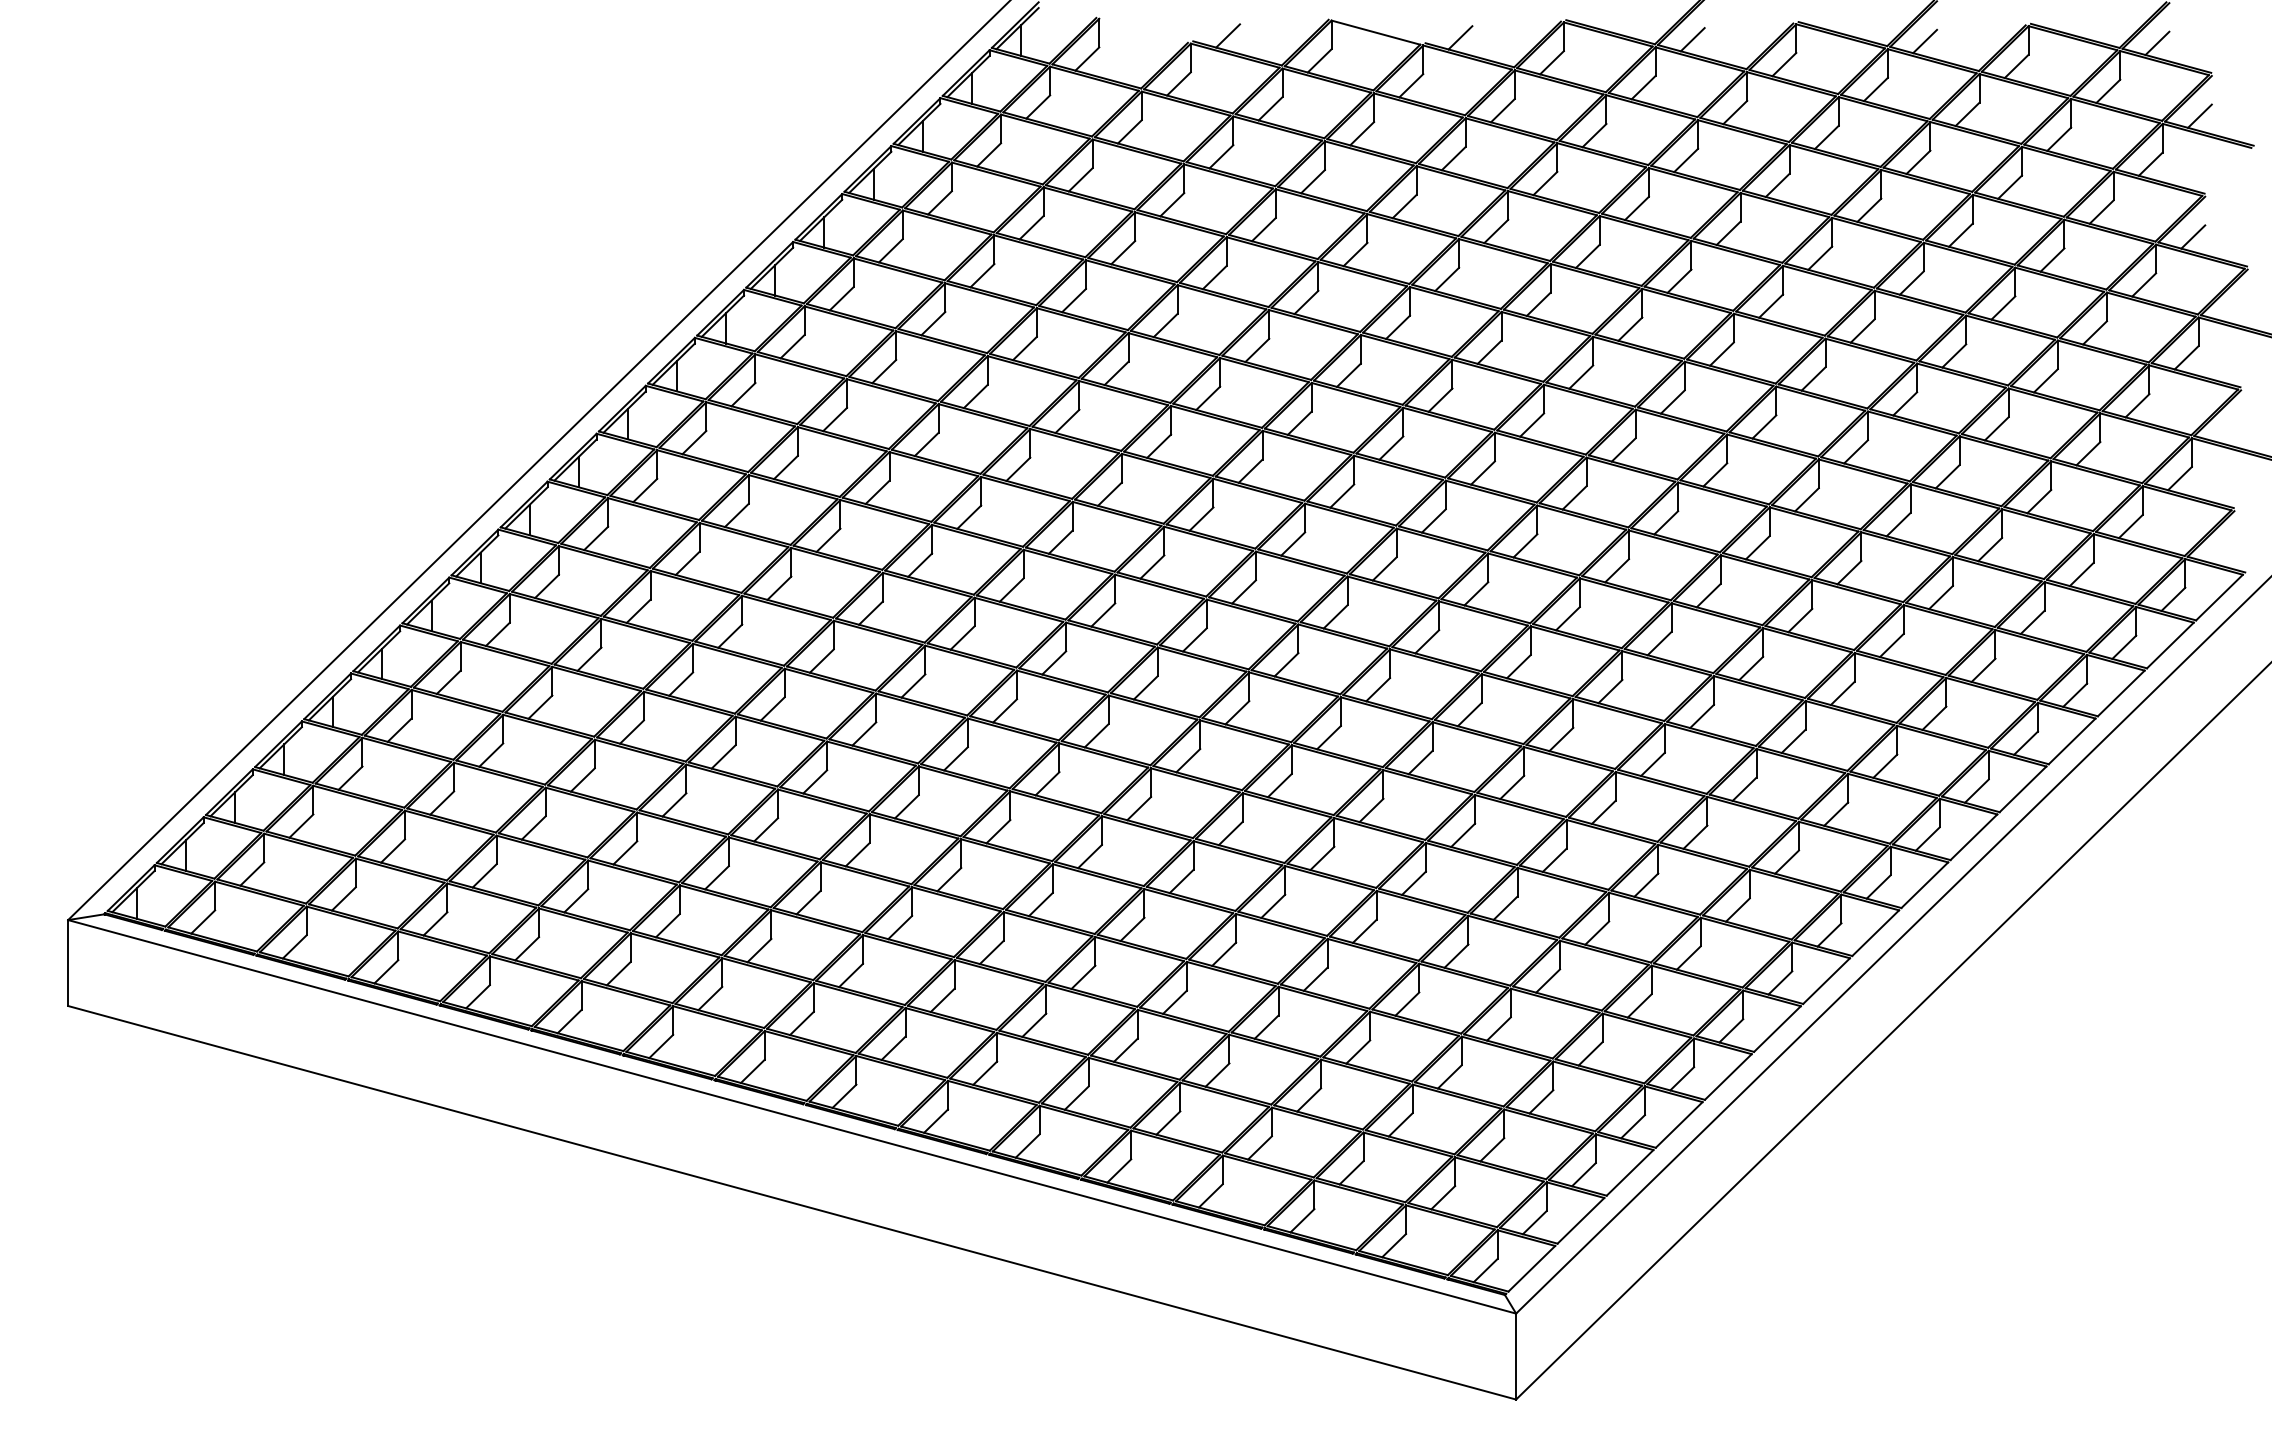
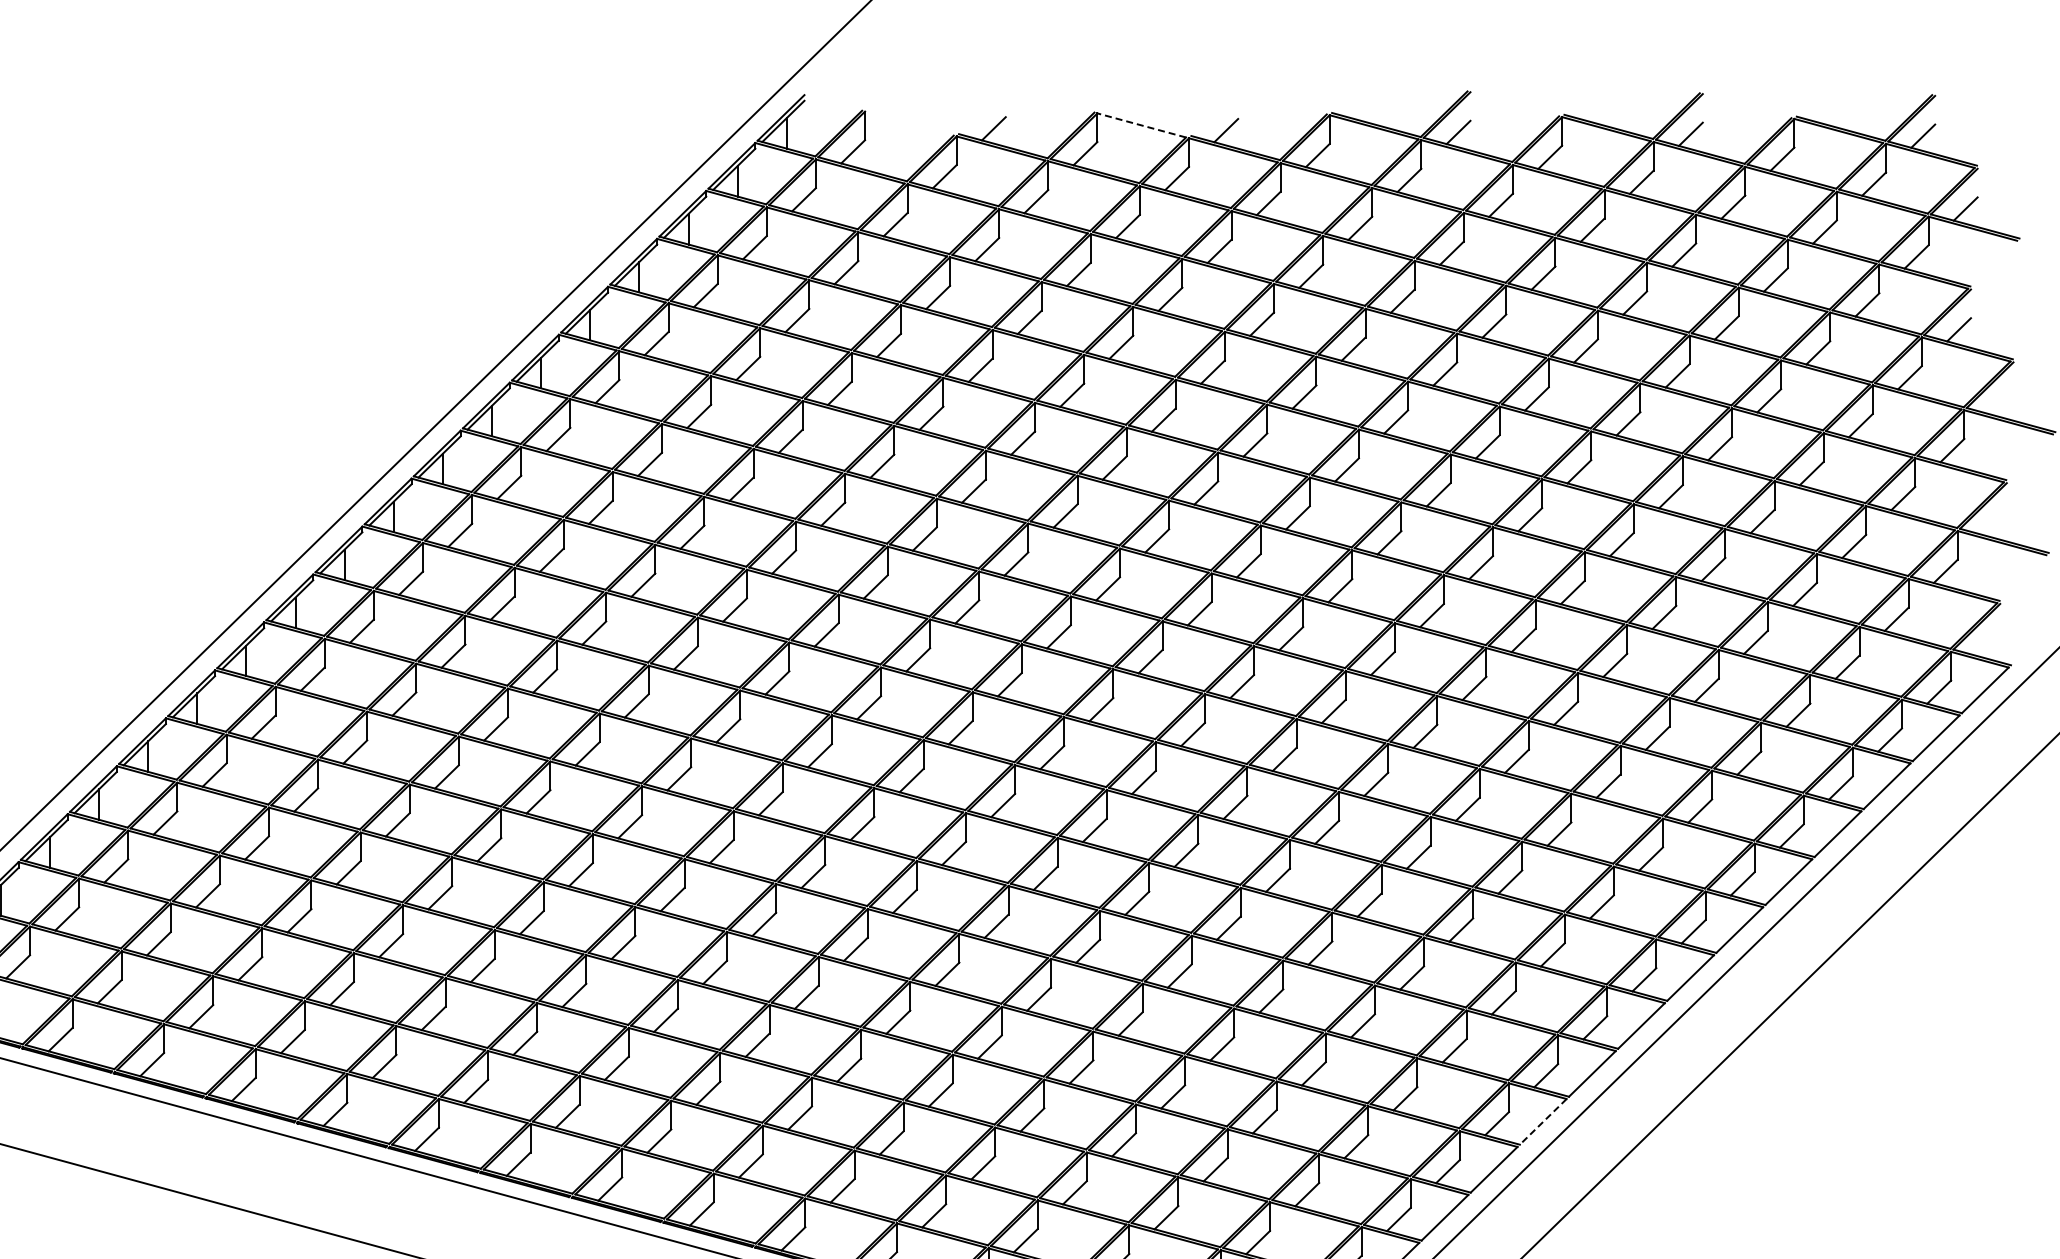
line: (1375, 32) -> (1141, 125), solid -> dashed
line: (1777, 1029) -> (1543, 1122), solid -> dashed

